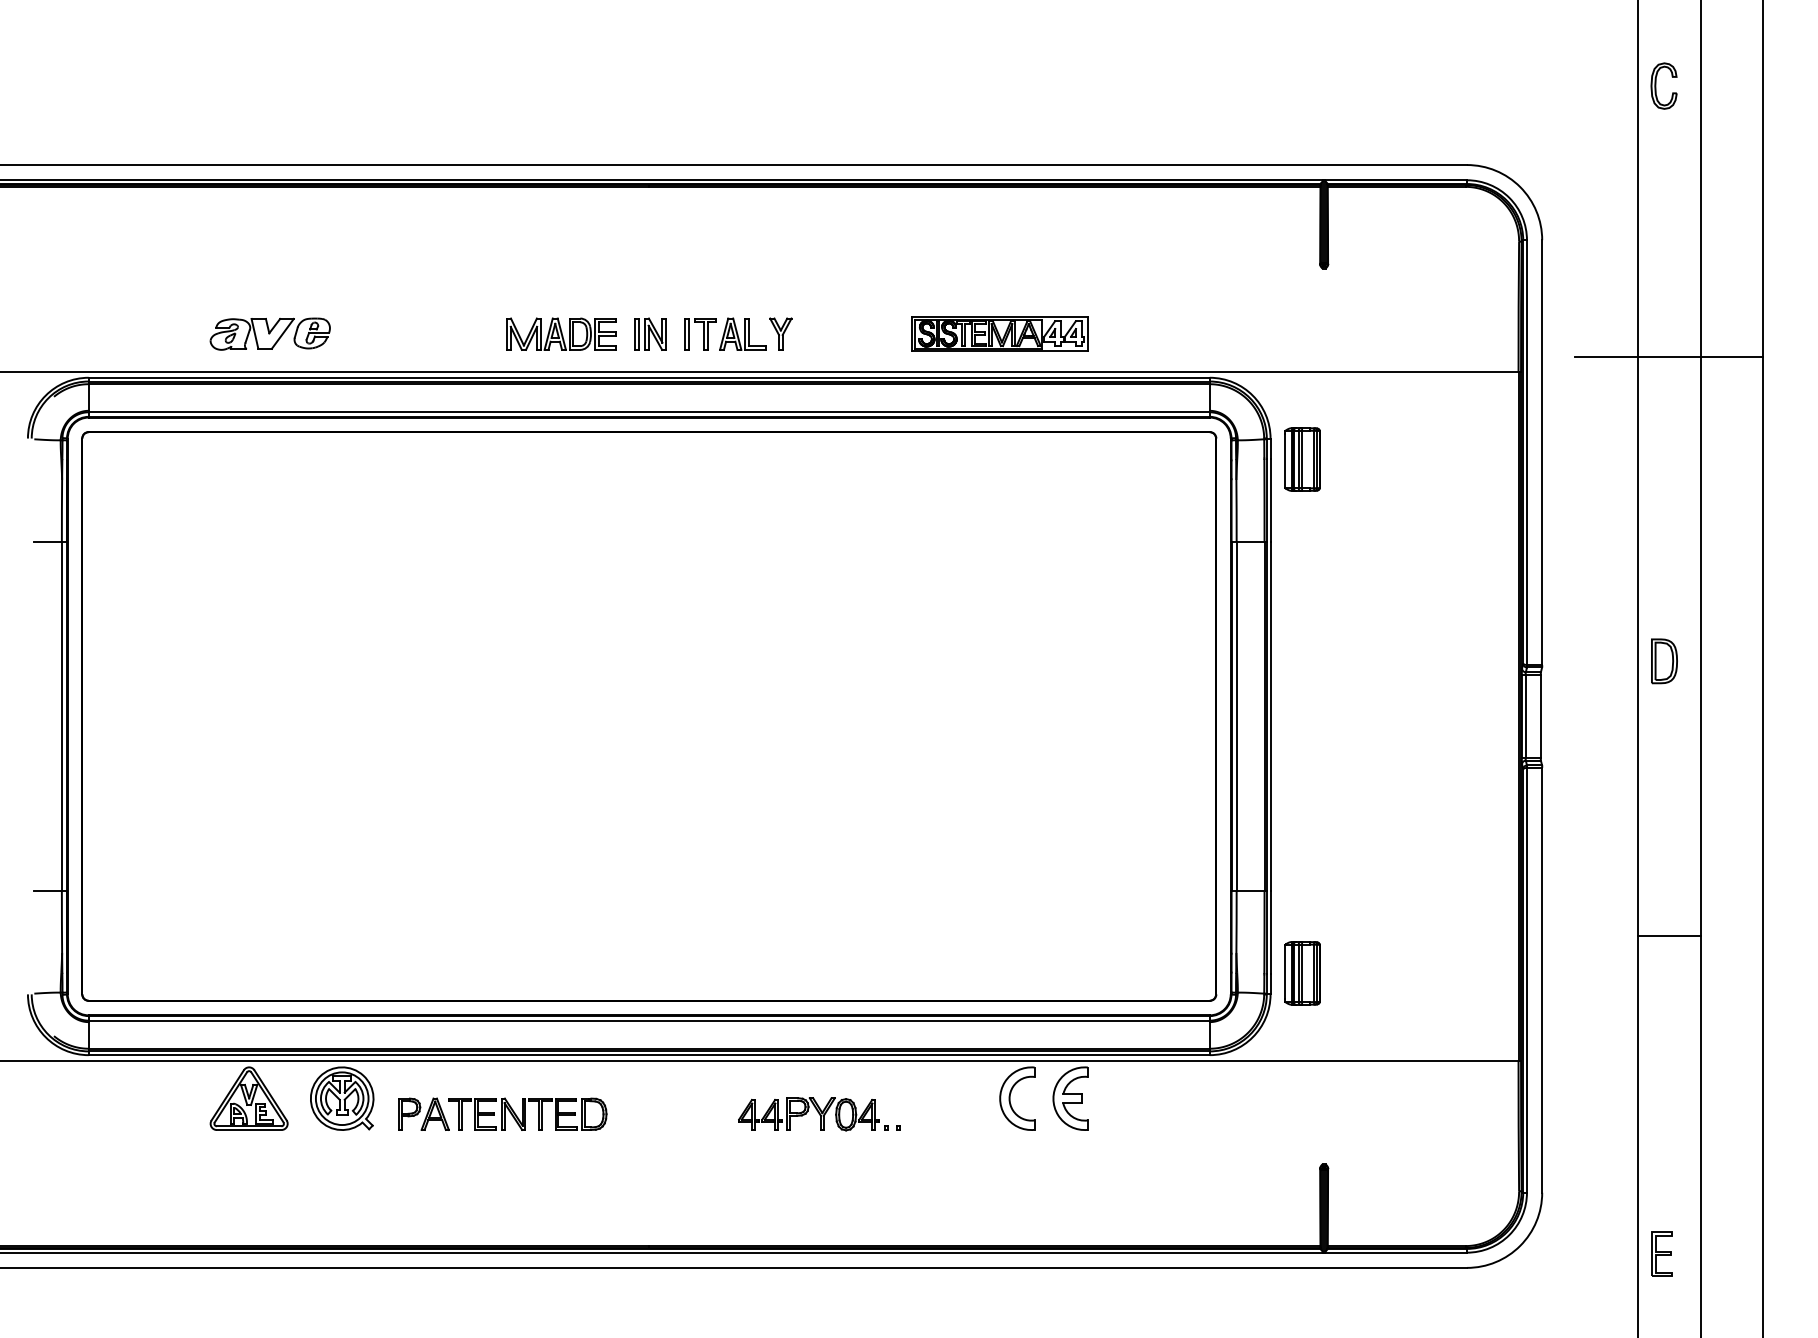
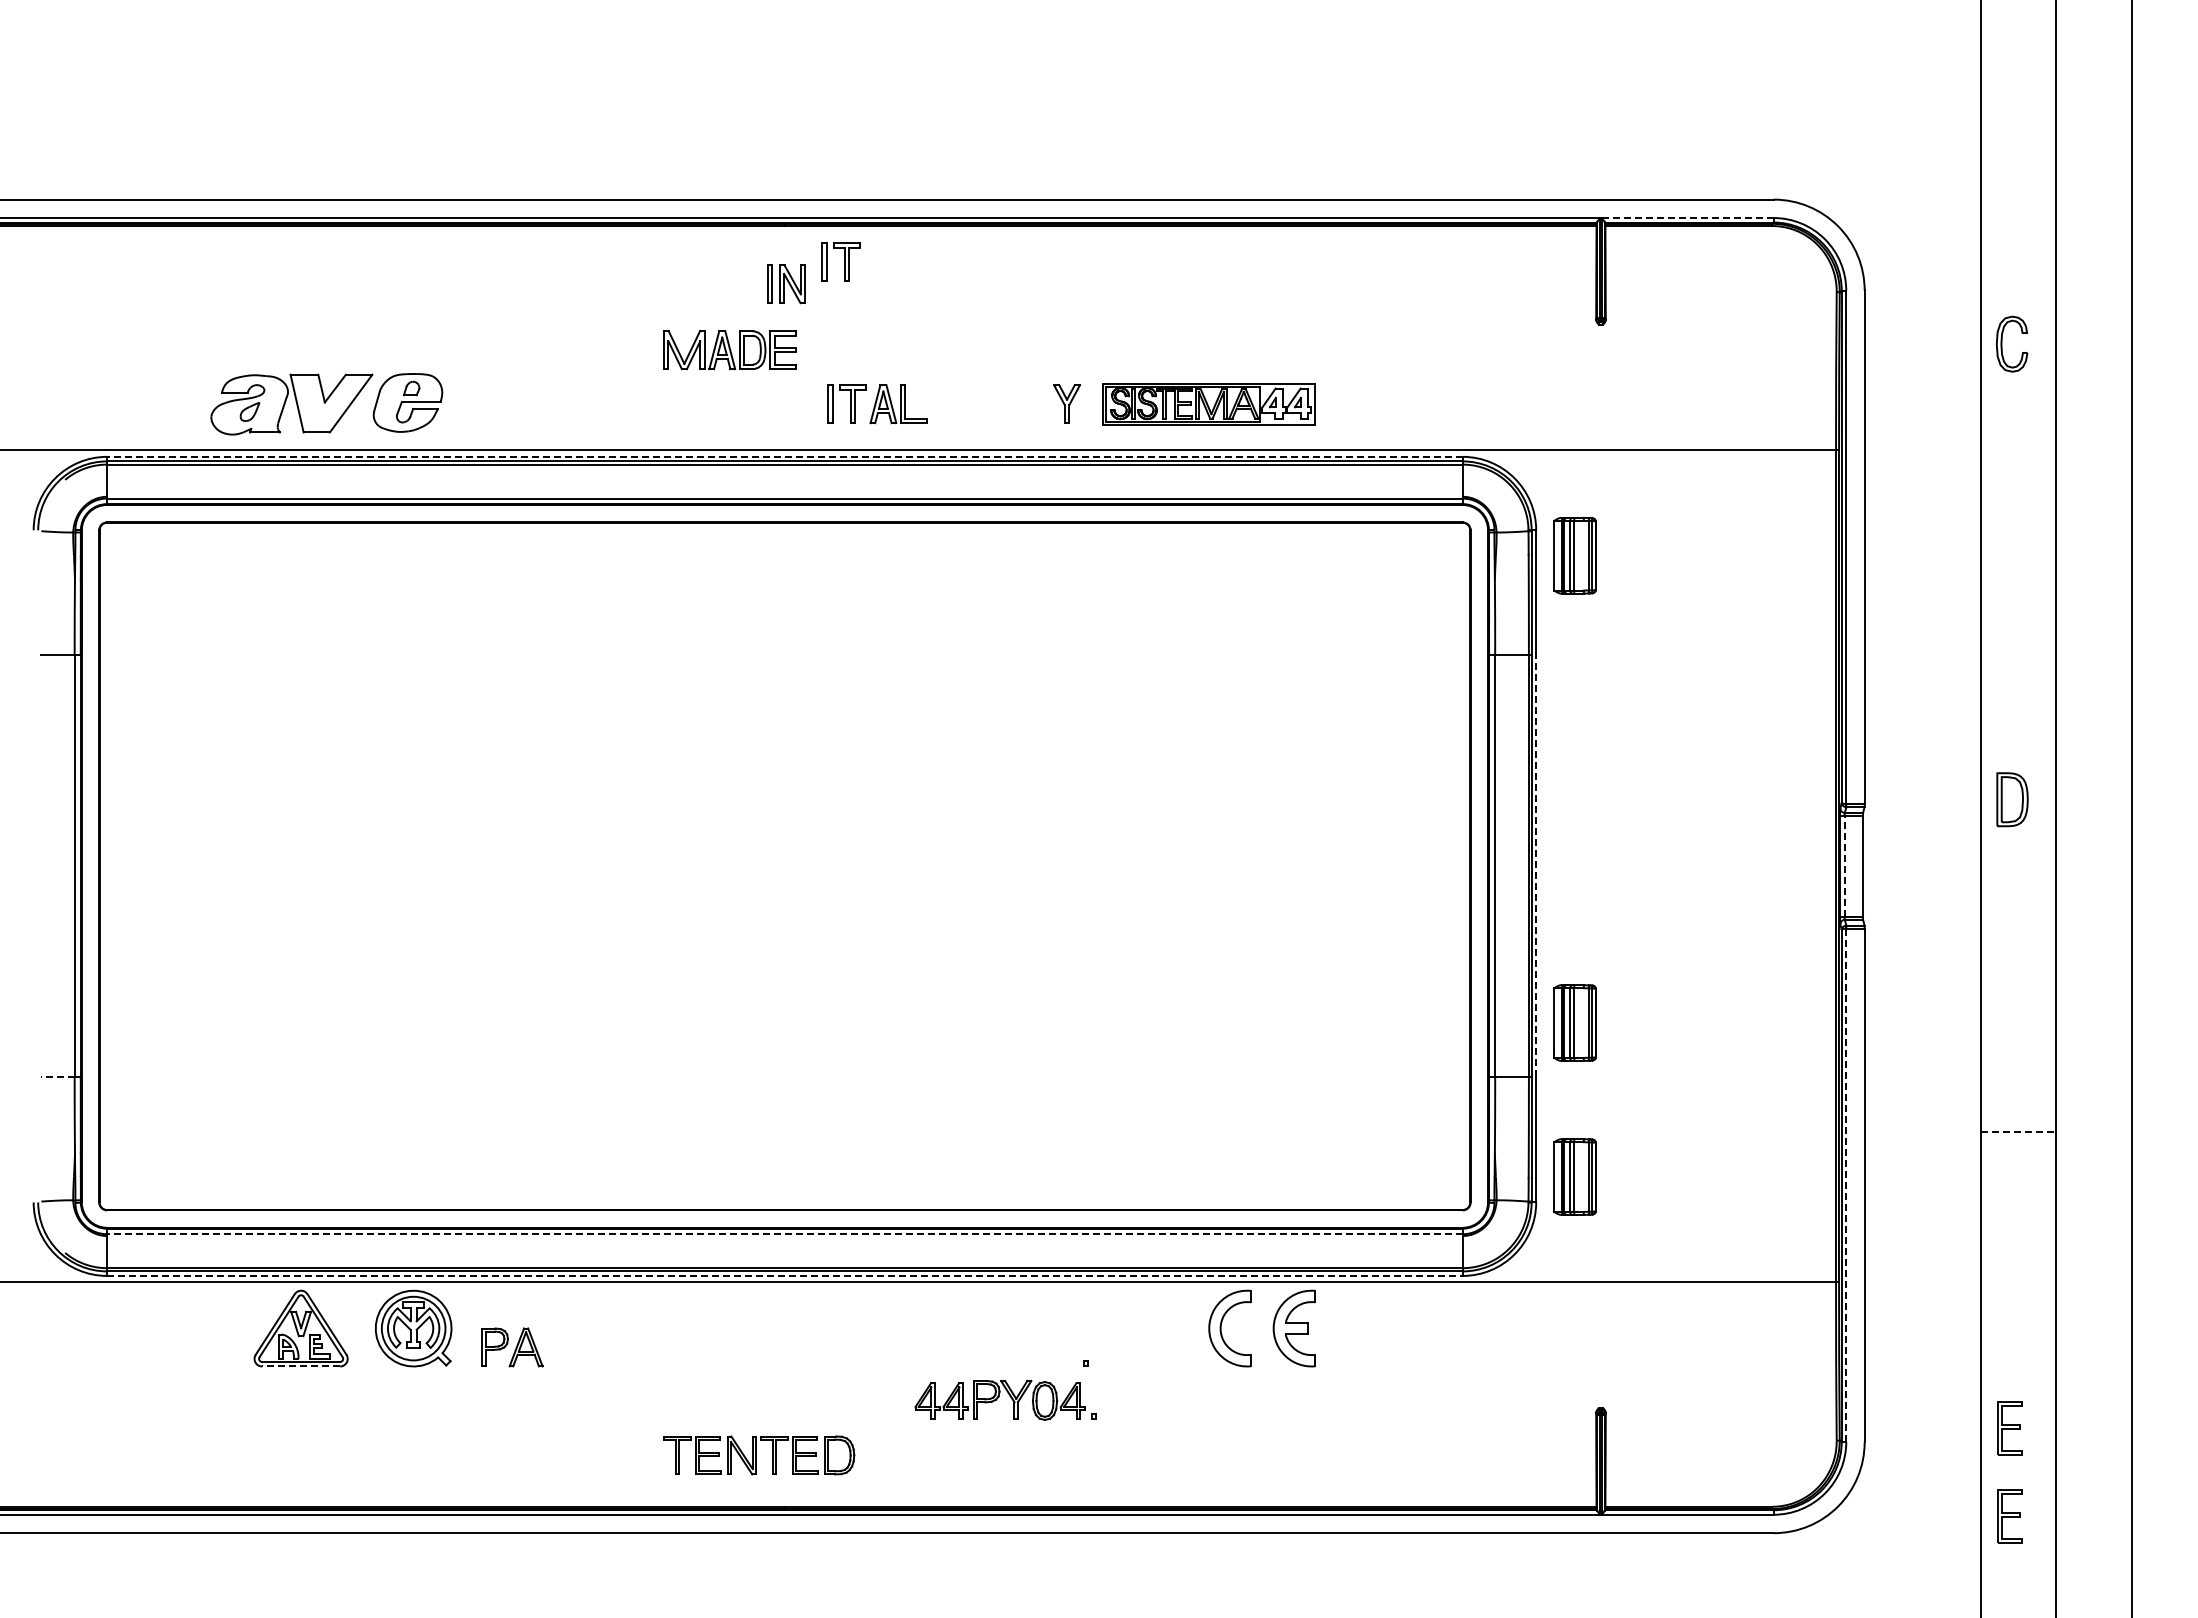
part: (1656, 85) -> (2002, 343), moved
line: (1395, 180) -> (1687, 218), solid -> dashed
part: (695, 216) -> (840, 261), added
part: (270, 333) -> (326, 403), size x1.6
part: (780, 333) -> (1066, 403), moved
part: (561, 334) -> (729, 350), moved
part: (650, 334) -> (786, 284), moved
line: (1669, 356) -> (2018, 431), removed
line: (648, 377) -> (784, 456), solid -> dashed
line: (1270, 715) -> (1536, 865), solid -> dashed
line: (1525, 715) -> (1844, 865), solid -> dashed
part: (1302, 845) -> (1574, 1022), added
line: (47, 891) -> (57, 1077), solid -> dashed
line: (1669, 935) -> (2018, 1131), solid -> dashed
line: (1527, 980) -> (1846, 1185), solid -> dashed
line: (648, 1020) -> (784, 1234), solid -> dashed
line: (648, 1054) -> (784, 1275), solid -> dashed
part: (813, 1113) -> (1005, 1399), moved
part: (528, 1114) -> (759, 1455), moved
line: (248, 1130) -> (300, 1366), solid -> dashed
part: (1661, 1181) -> (2009, 1428), added

